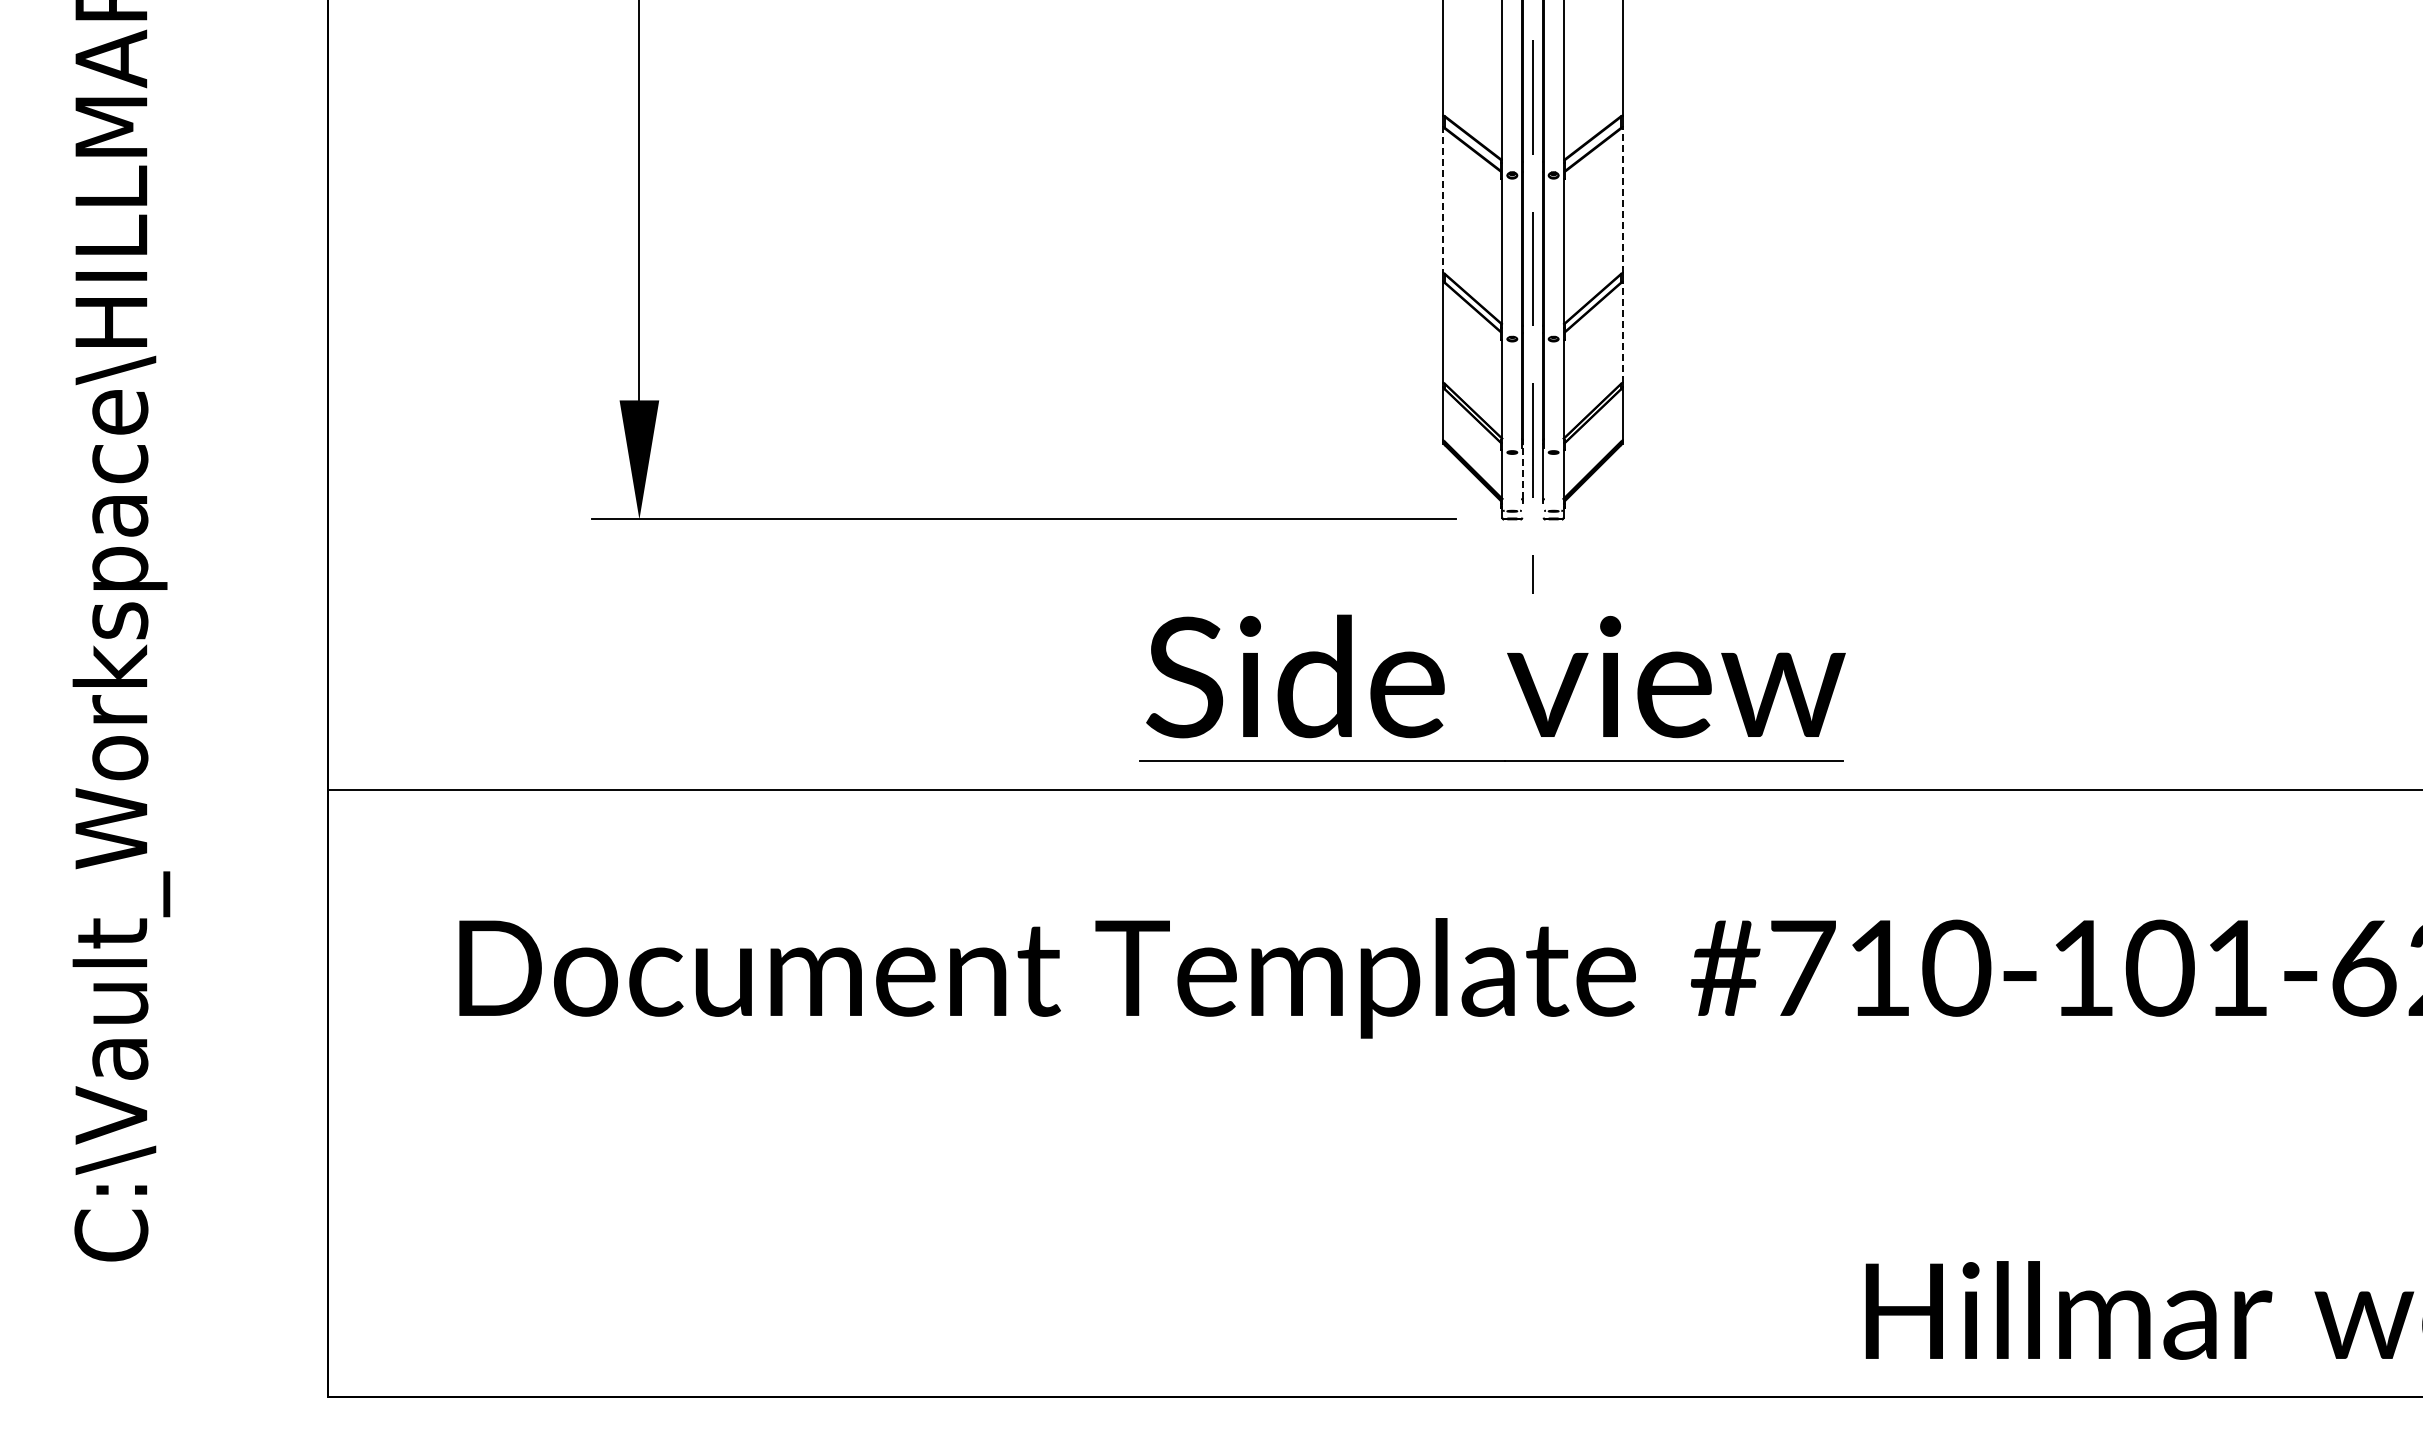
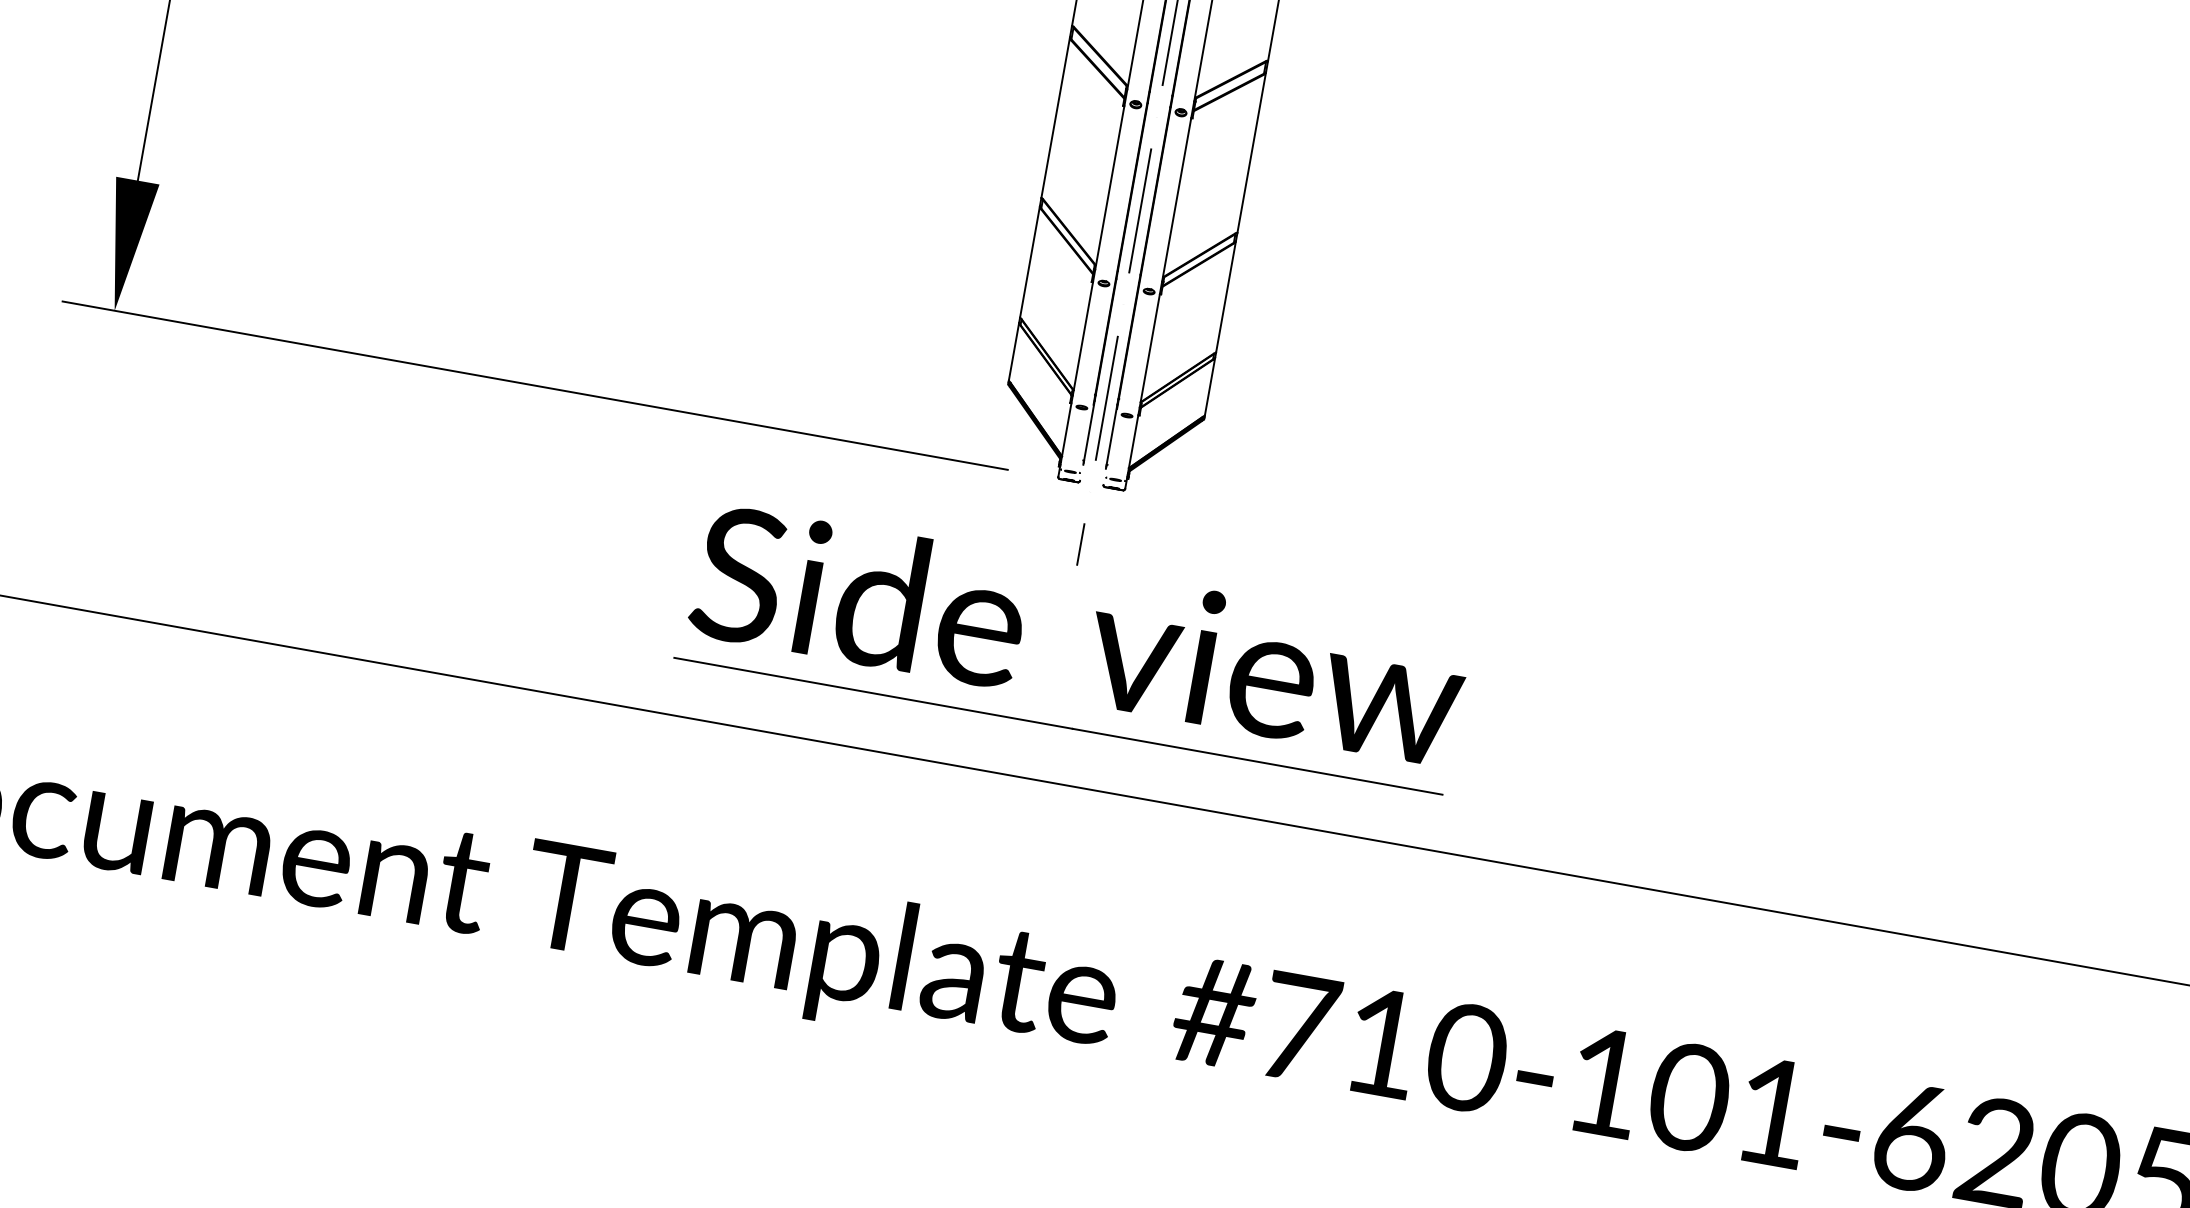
line: (1443, 199) -> (1055, 117), dashed -> solid
line: (1622, 199) -> (1251, 152), dashed -> solid
line: (1622, 331) -> (1225, 296), dashed -> solid
line: (1522, 471) -> (1089, 430), dashed -> solid
part: (1516, 677) -> (1101, 639), moved

